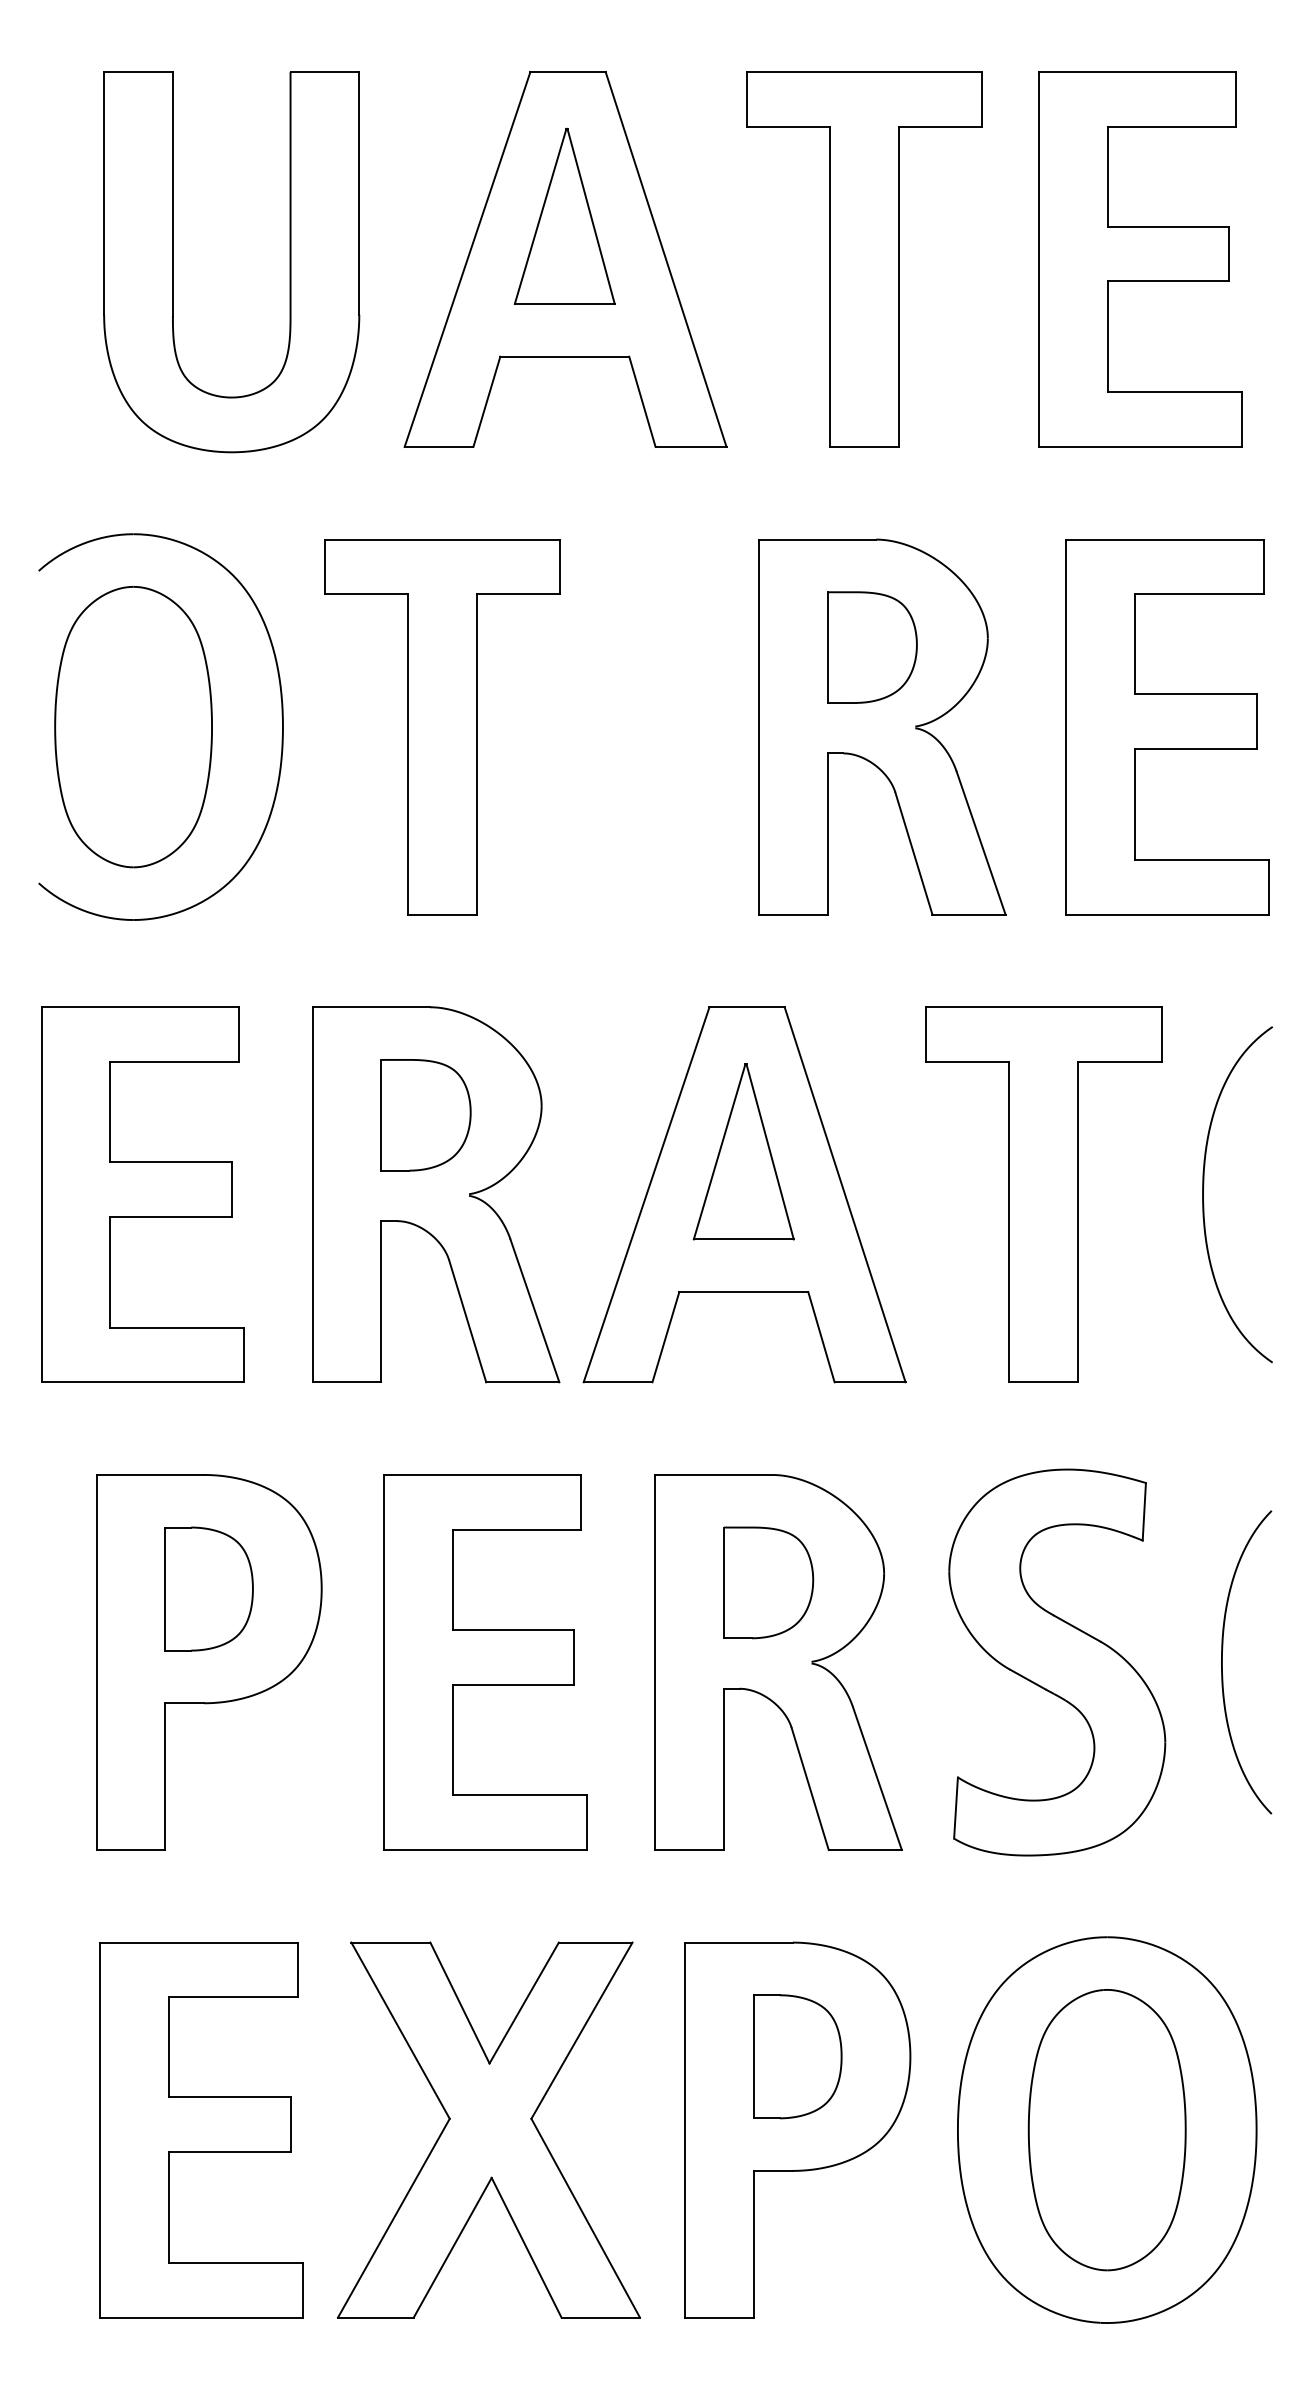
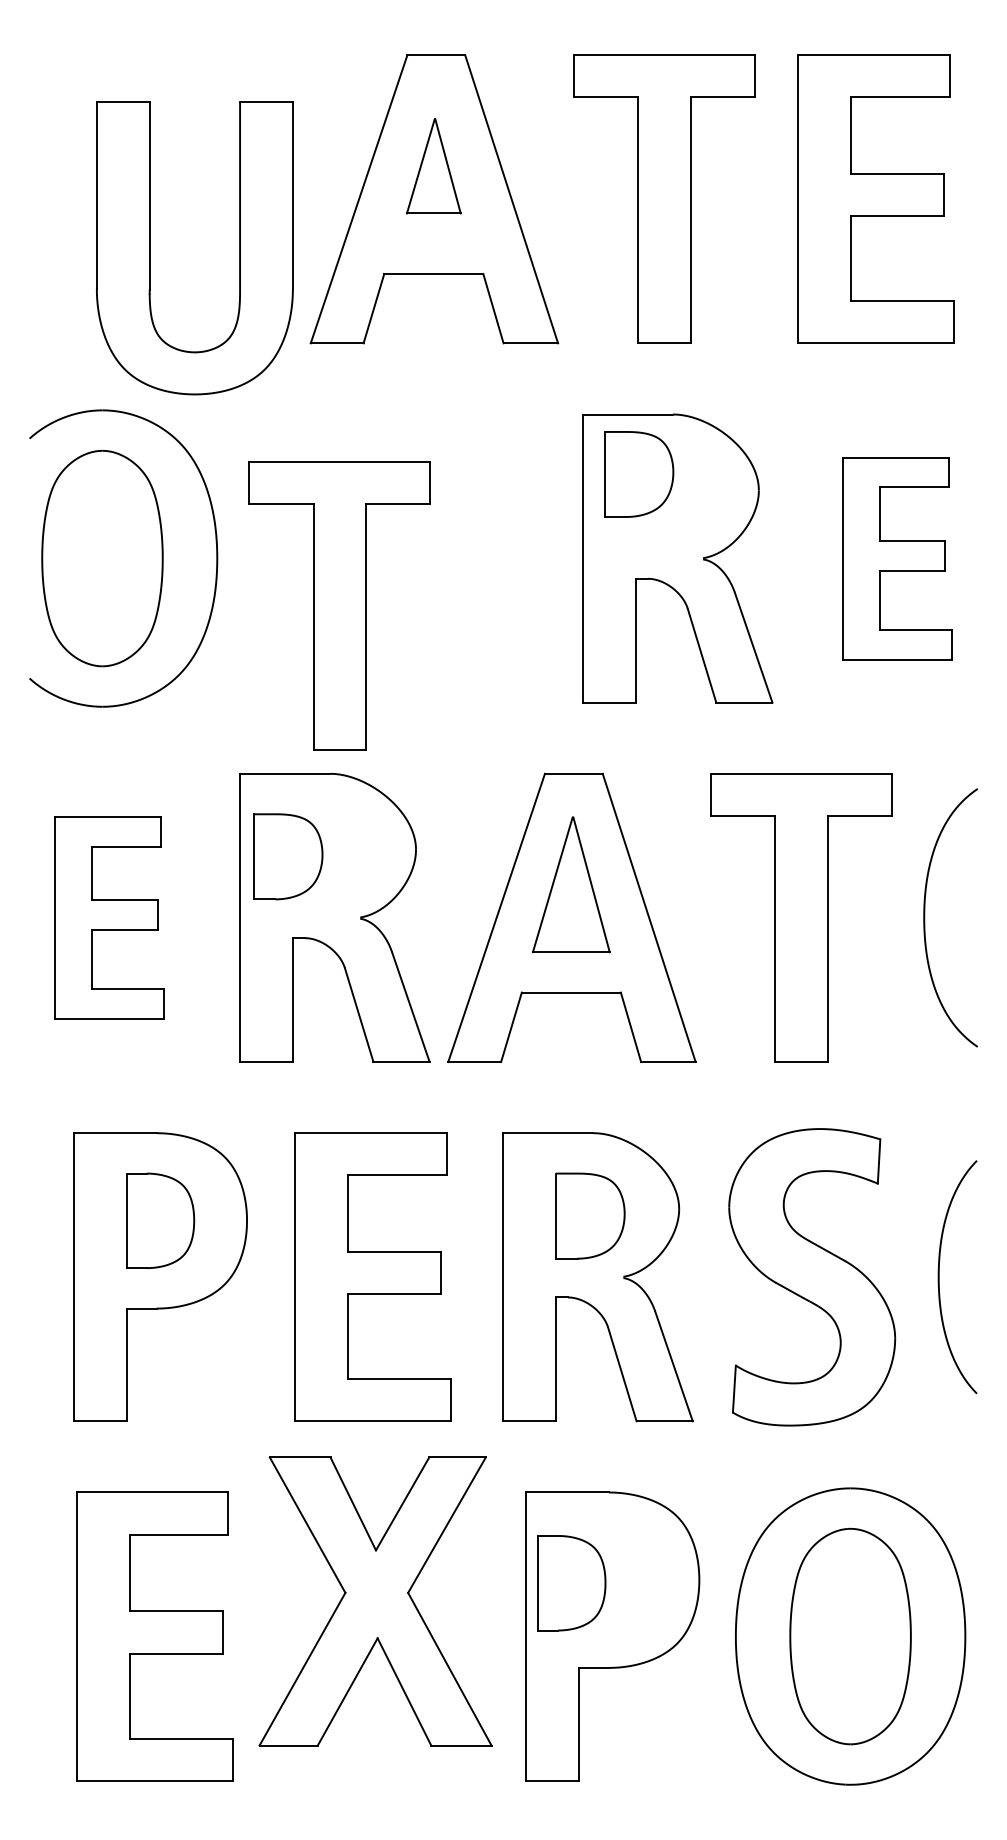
part: (564, 216) -> (433, 166), size x0.7
part: (173, 262) -> (150, 248), moved
part: (872, 647) -> (639, 474), moved
part: (442, 727) -> (339, 605), moved
part: (1166, 727) -> (896, 558), size x0.7
part: (426, 1114) -> (288, 856), moved
part: (142, 1194) -> (109, 917), size x0.7
part: (797, 2057) -> (571, 1583), moved
part: (488, 2130) -> (375, 1601), moved

